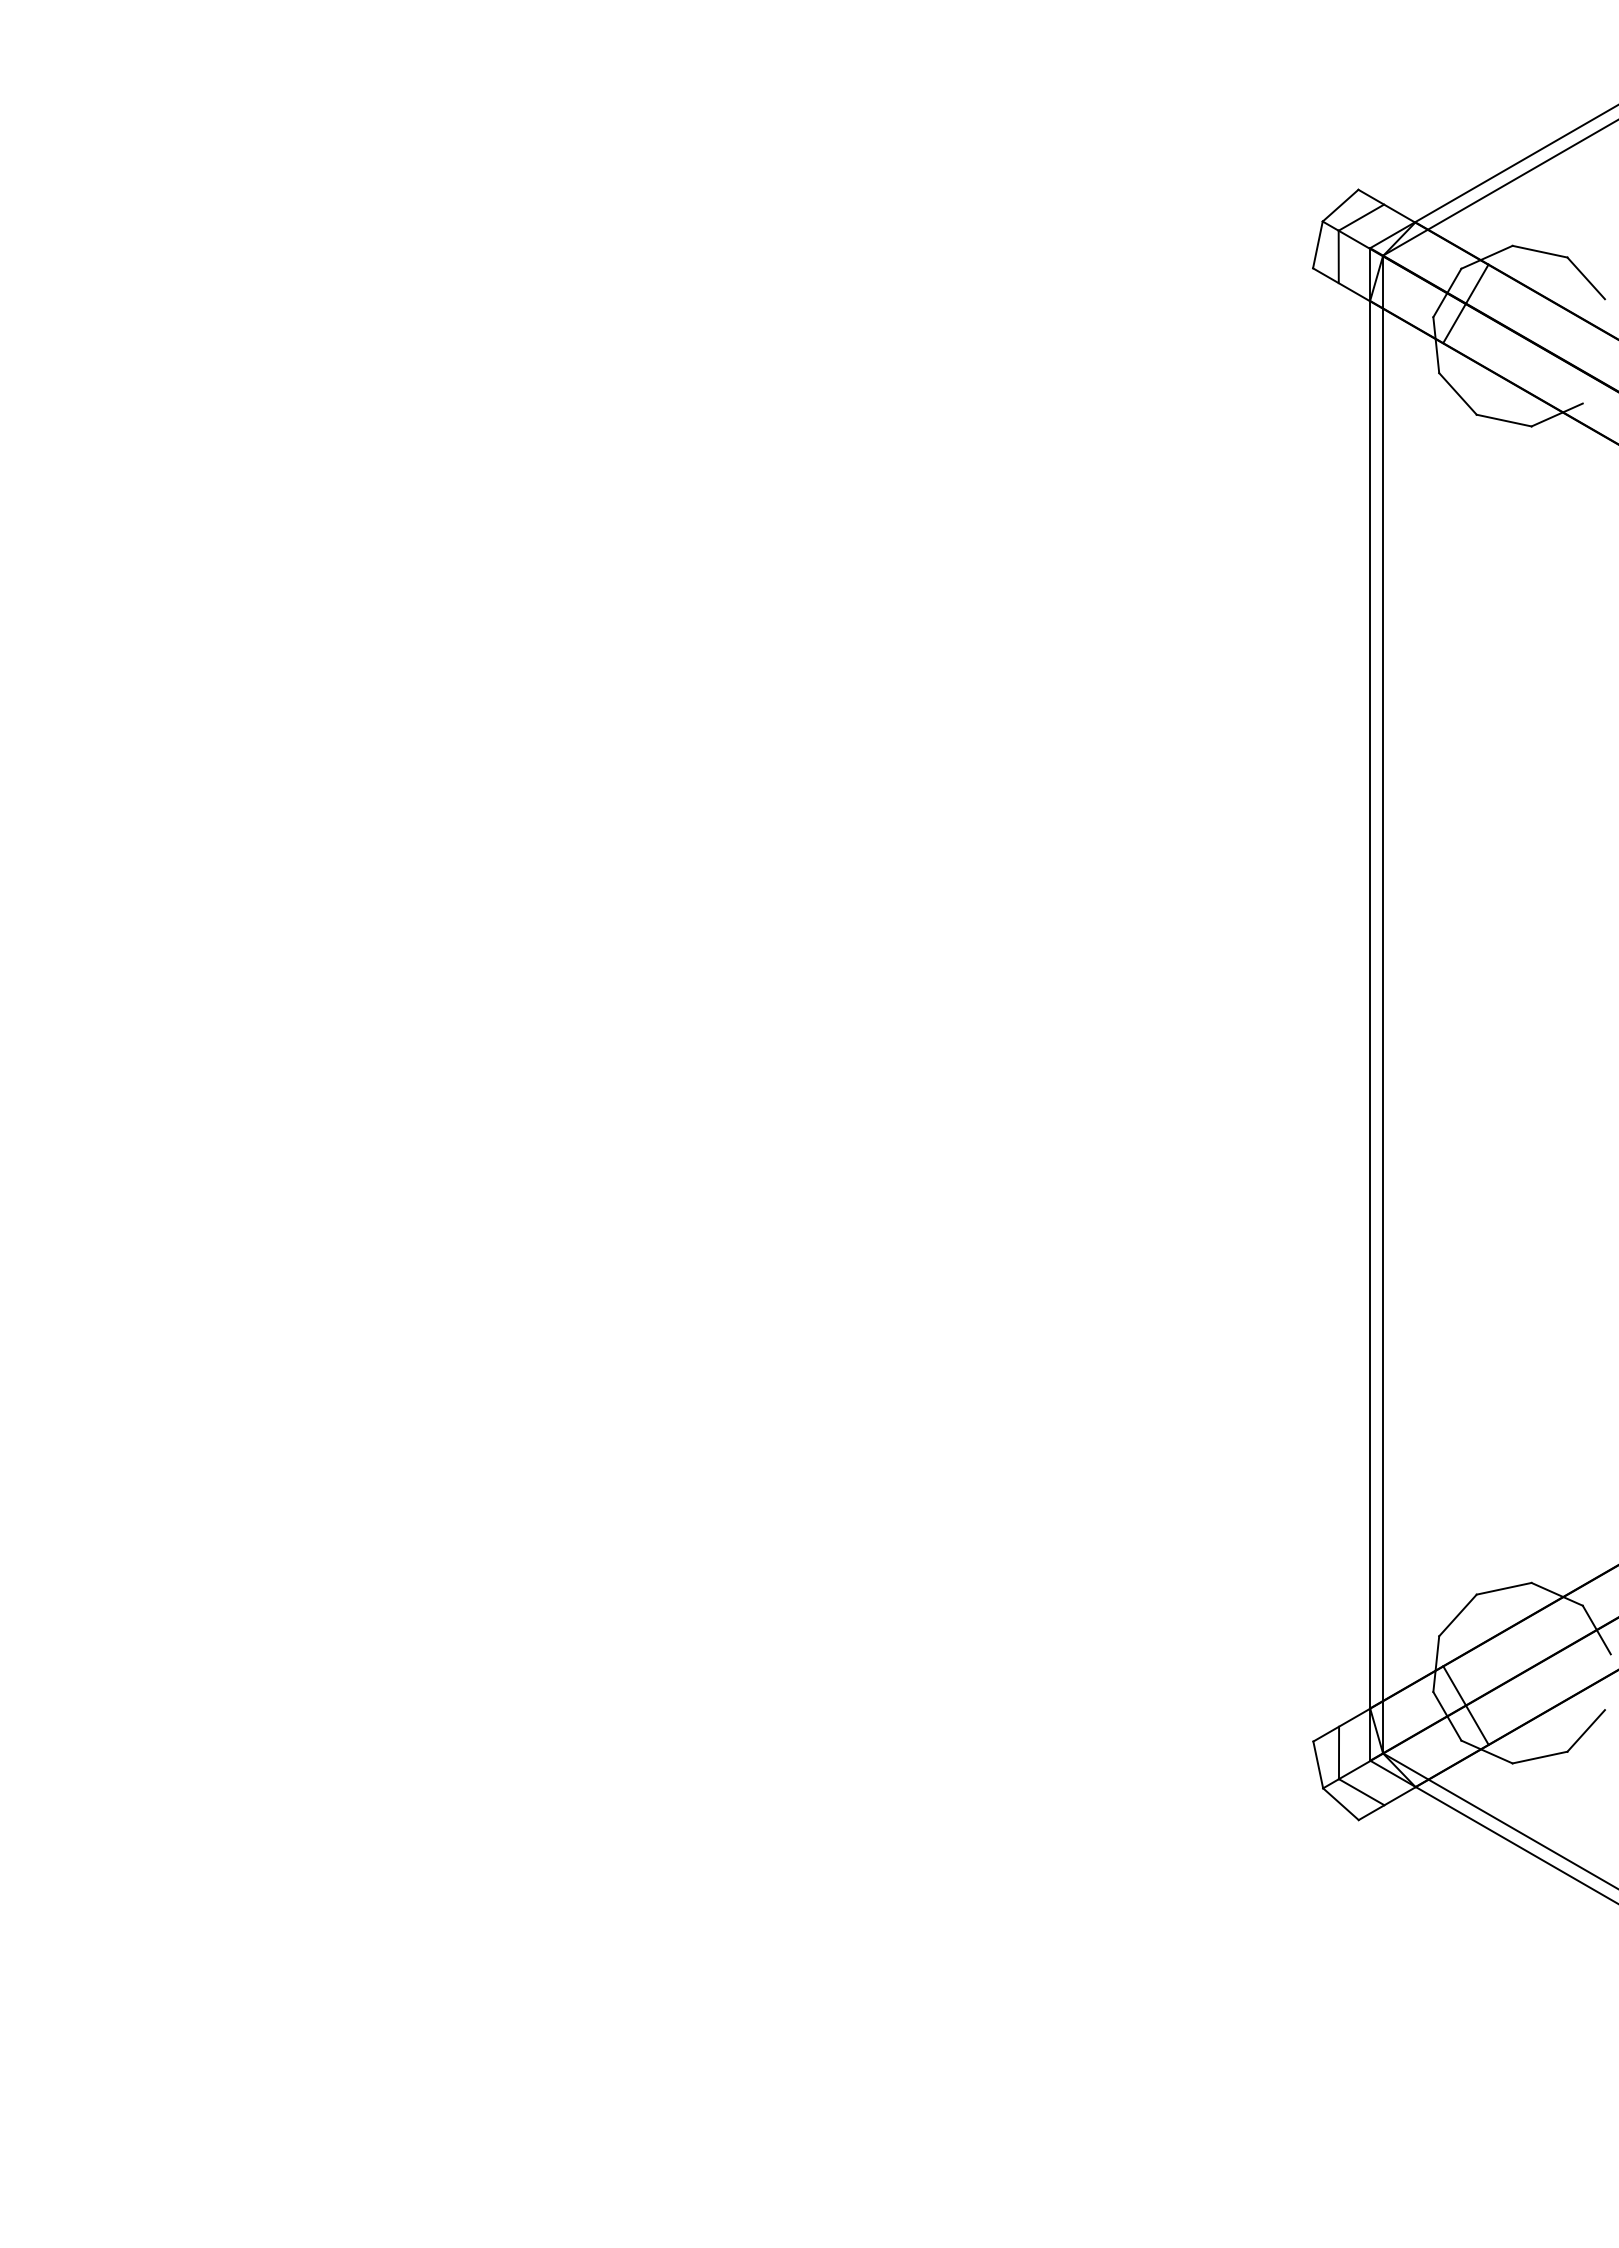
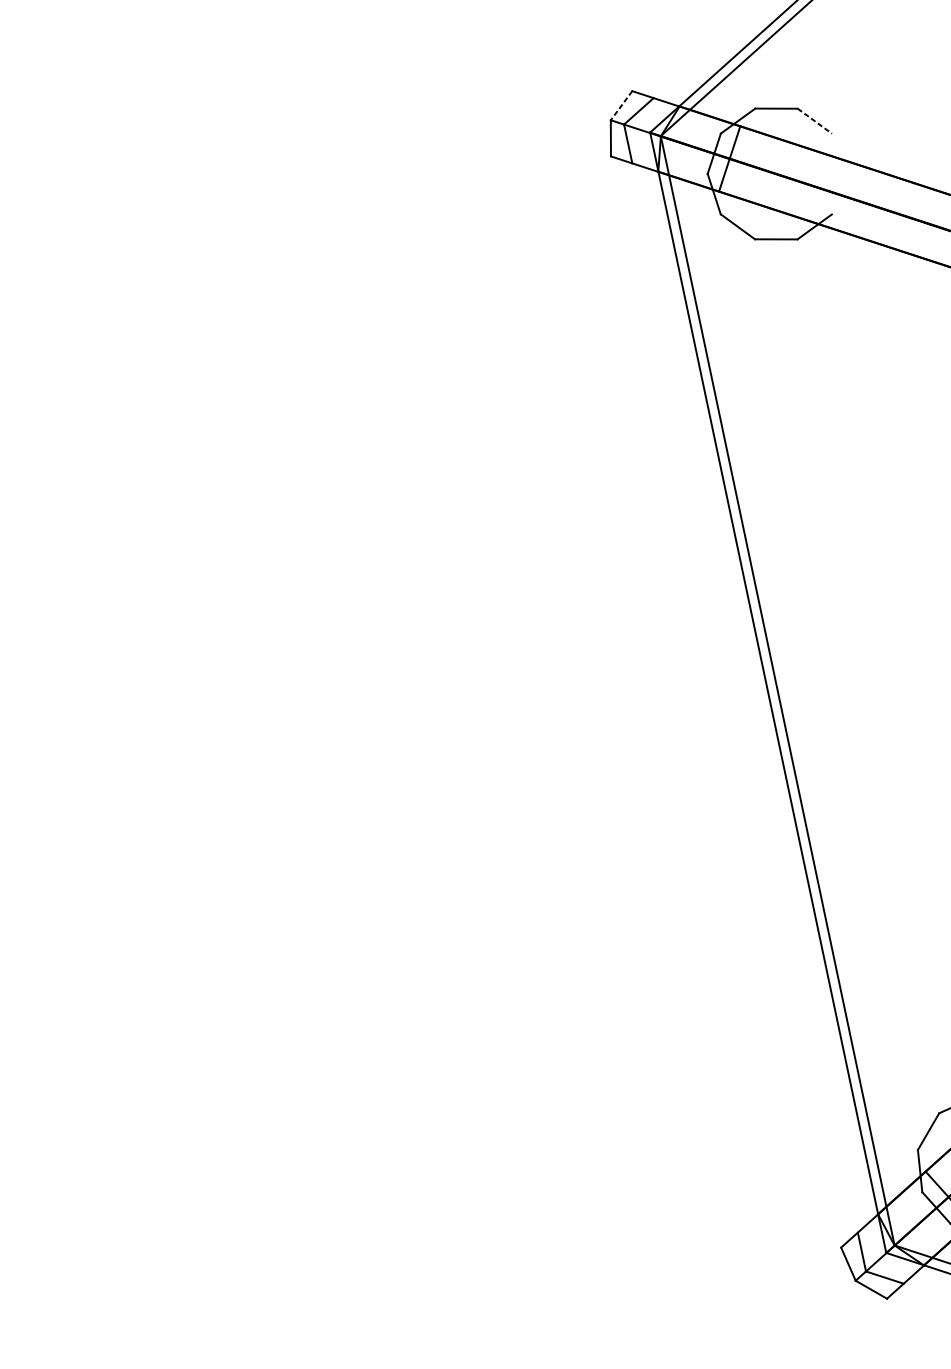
line: (1340, 205) -> (621, 105), solid -> dashed
line: (1586, 278) -> (815, 121), solid -> dashed

